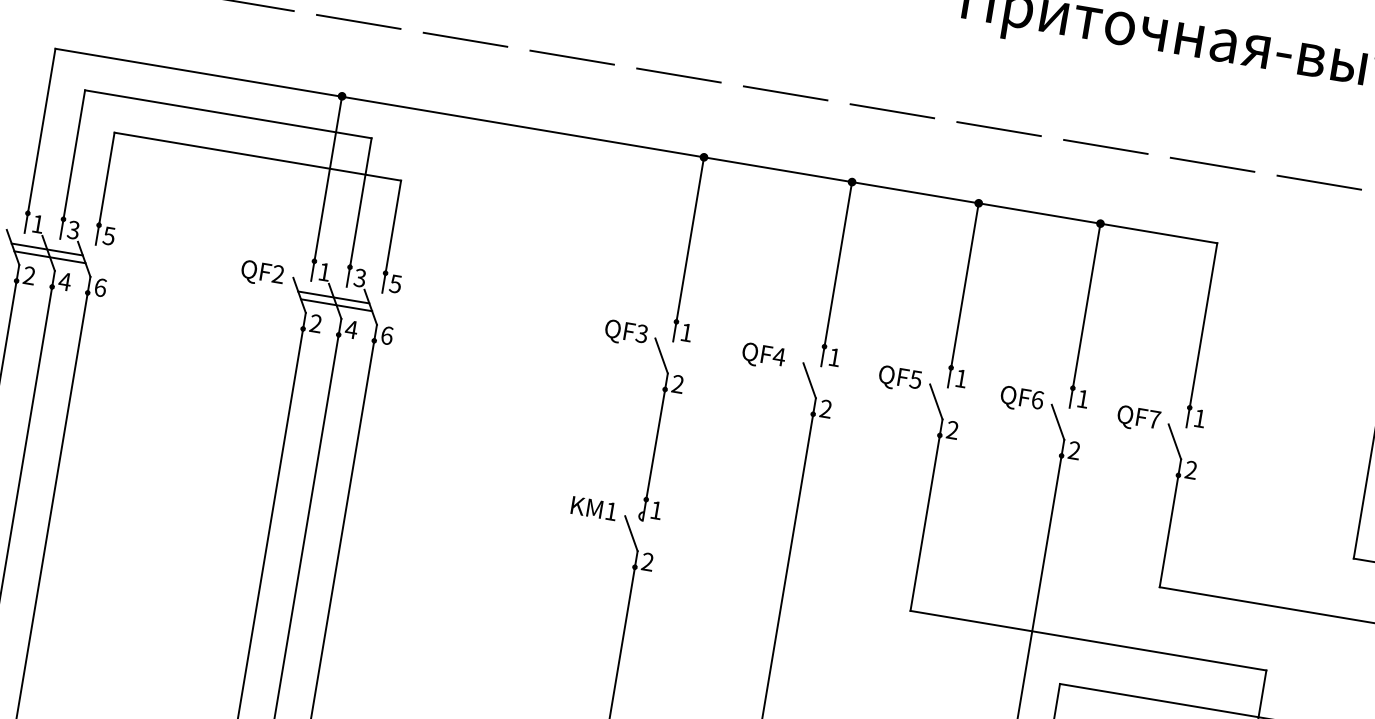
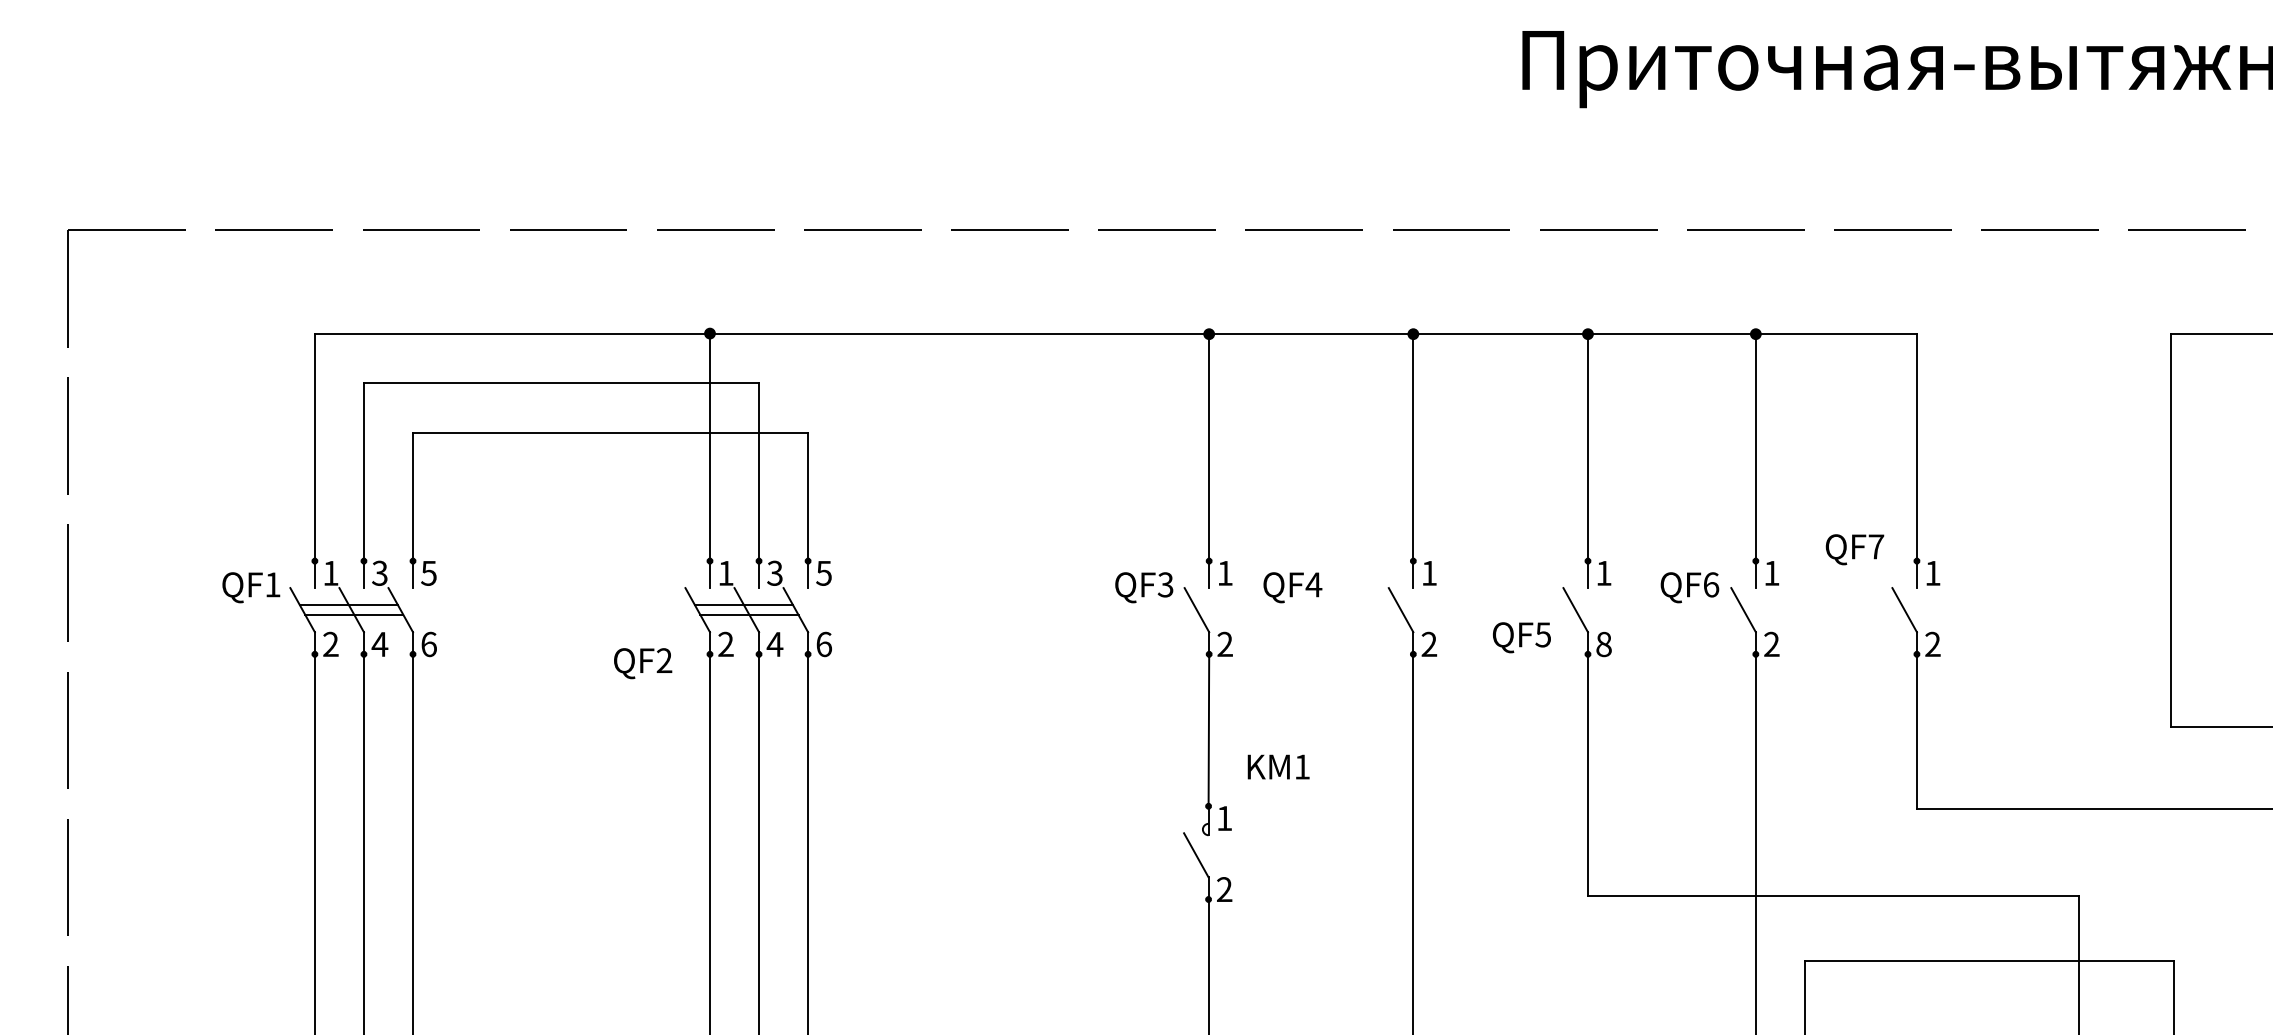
text: (262, 273) -> (643, 663), moved
text: (763, 356) -> (1292, 587), moved
text: (899, 378) -> (1521, 637), moved
text: (1138, 418) -> (1854, 549), moved
text: (952, 430) -> (1603, 644), 2 -> 8
text: (594, 508) -> (1278, 766), moved

